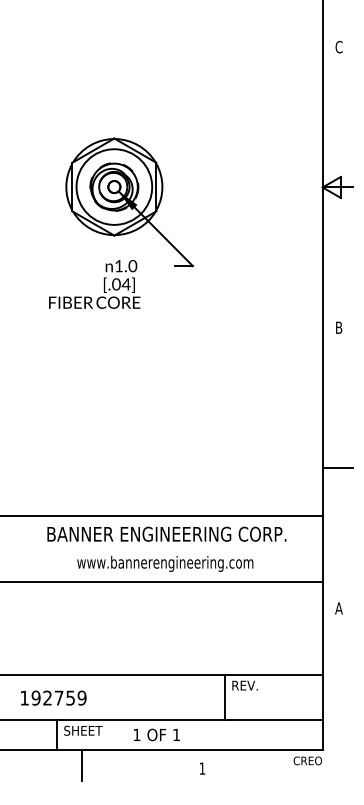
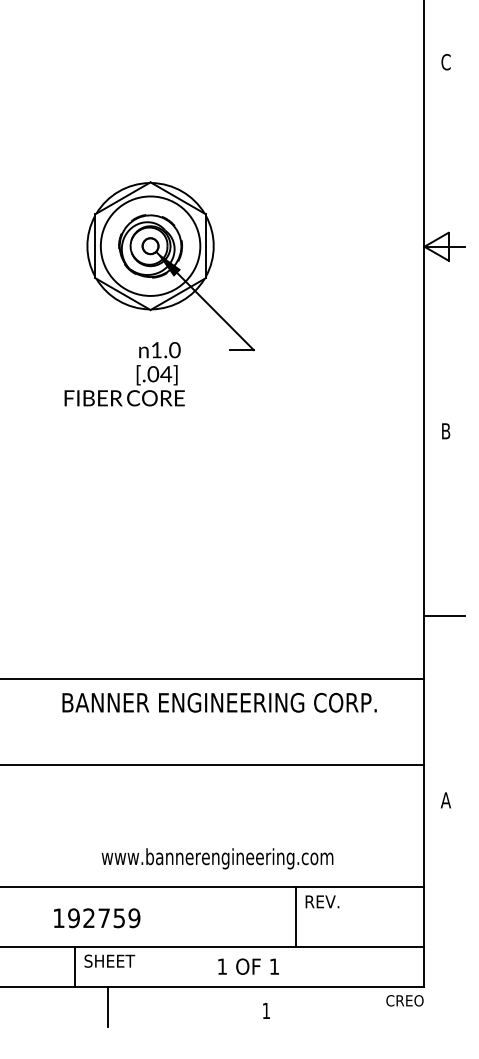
text: (165, 563) -> (217, 858), moved
text: (53, 697) -> (96, 917), moved
text: (156, 734) -> (248, 966), moved

